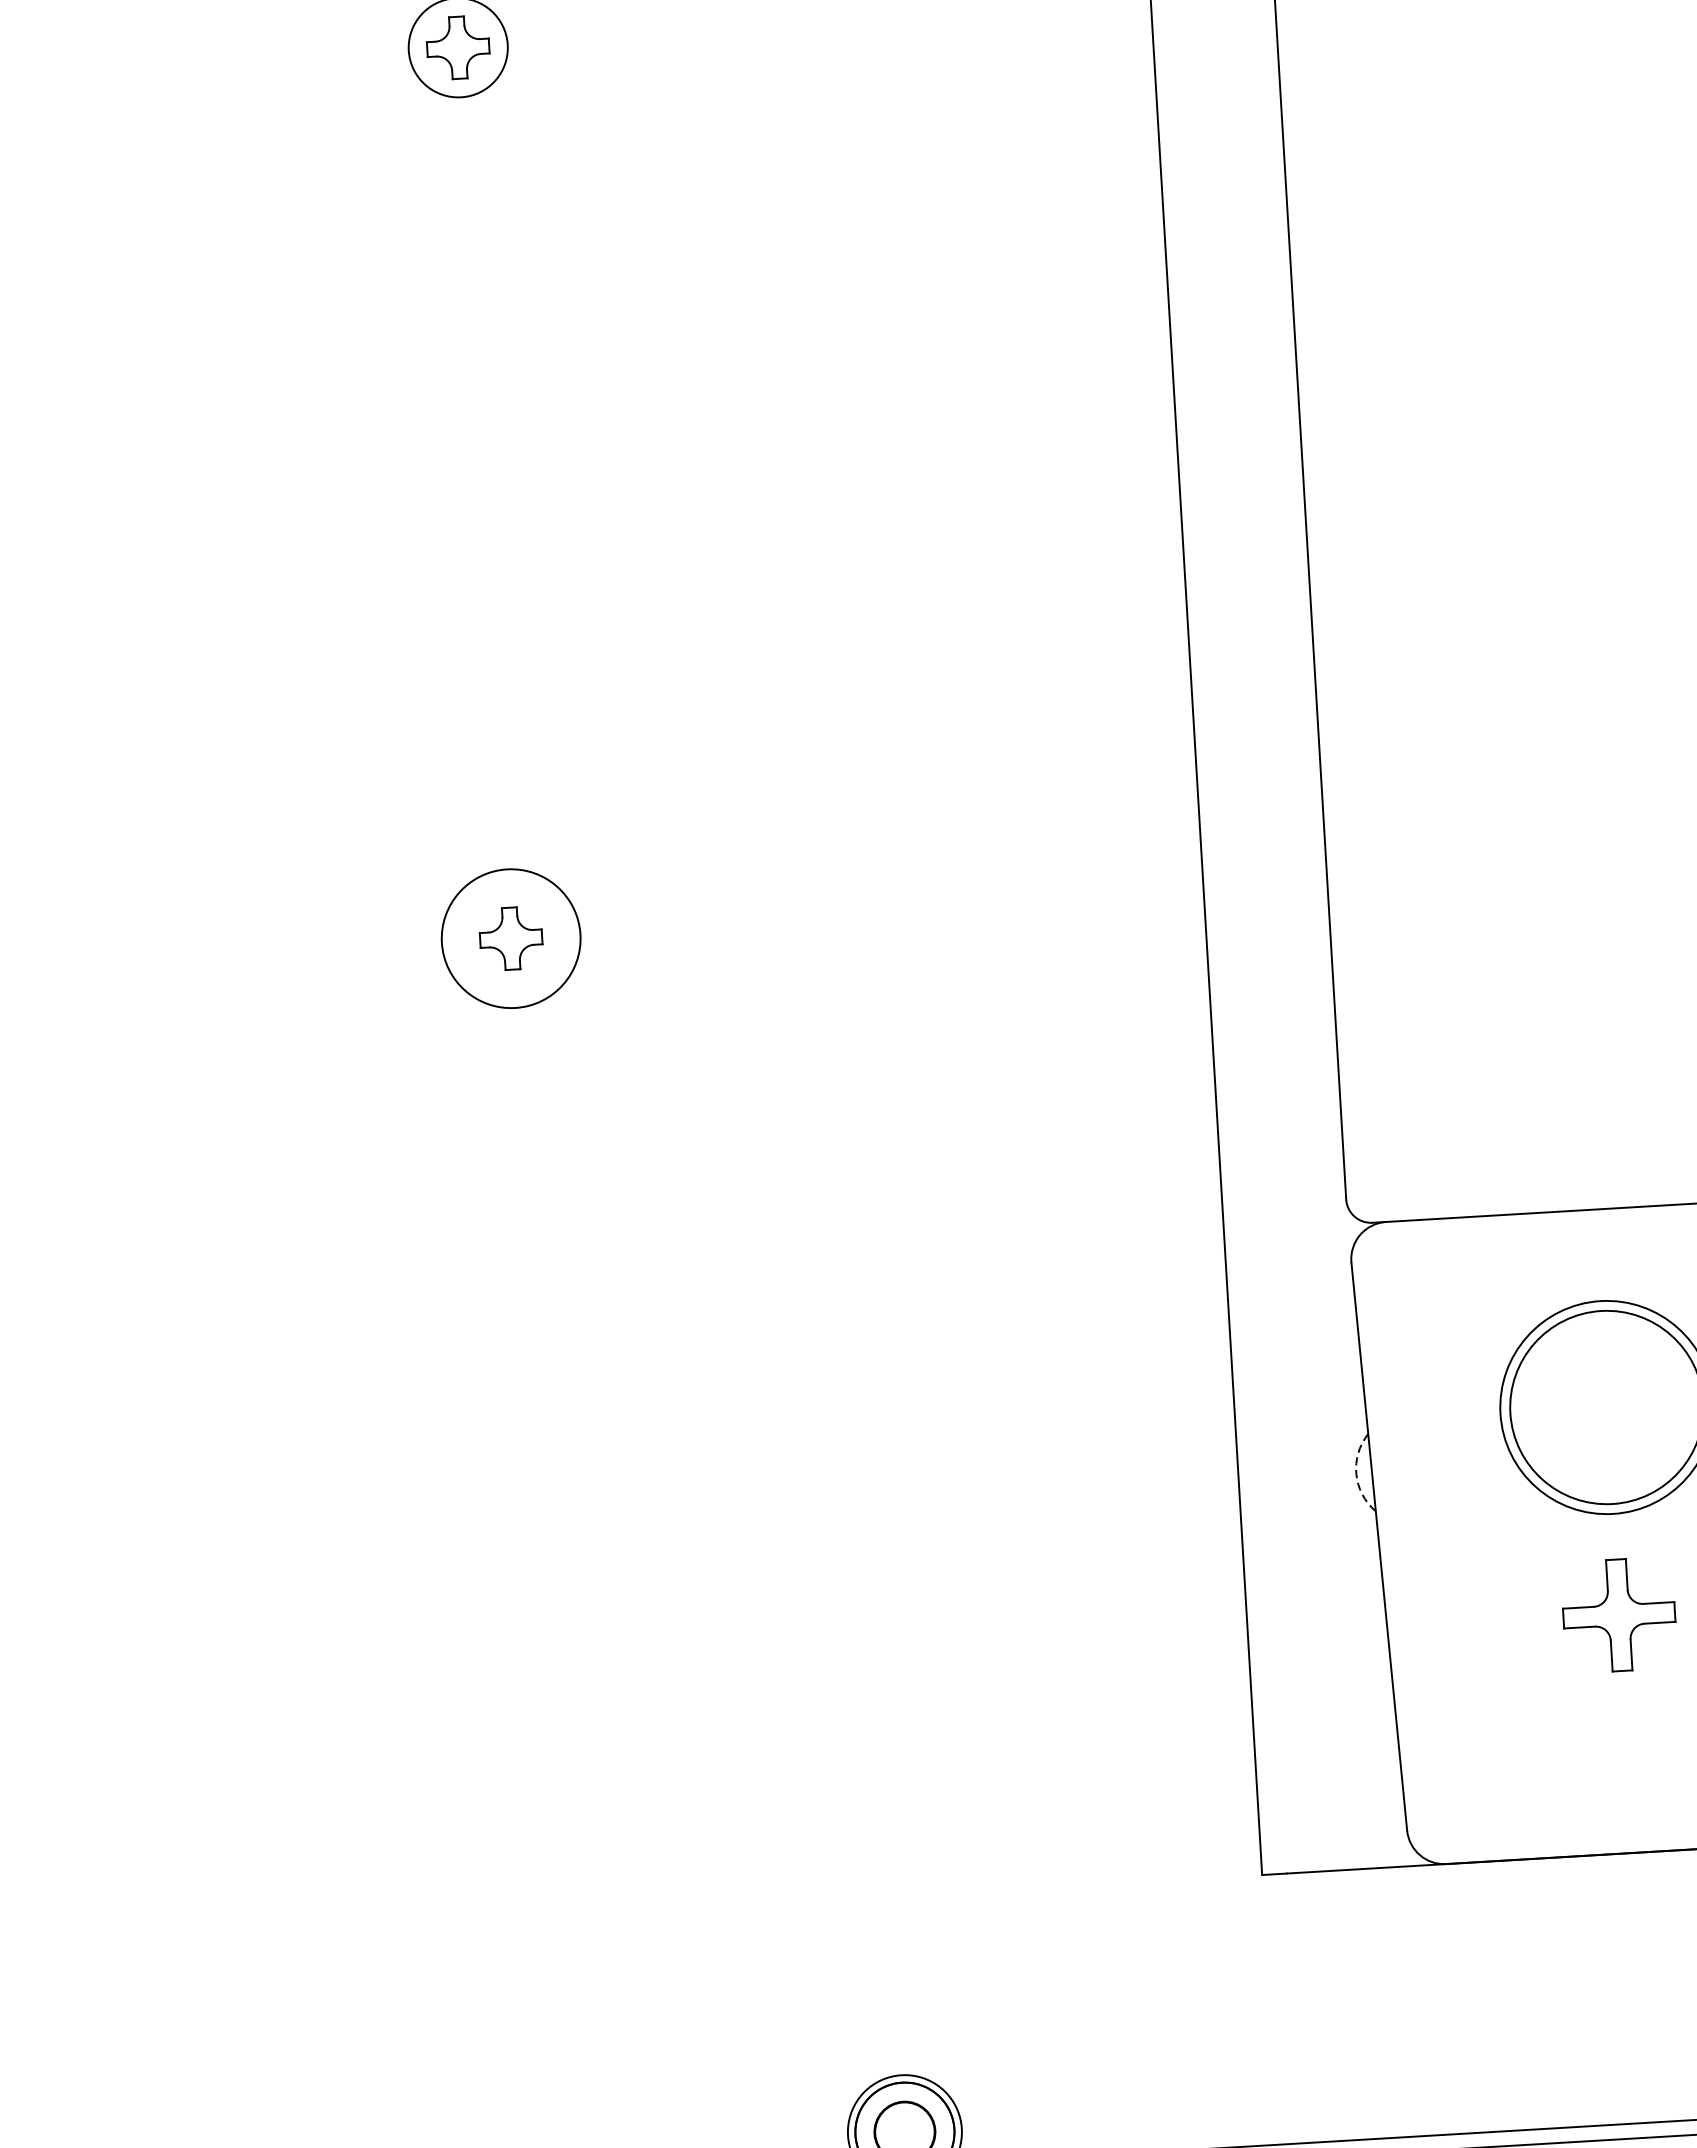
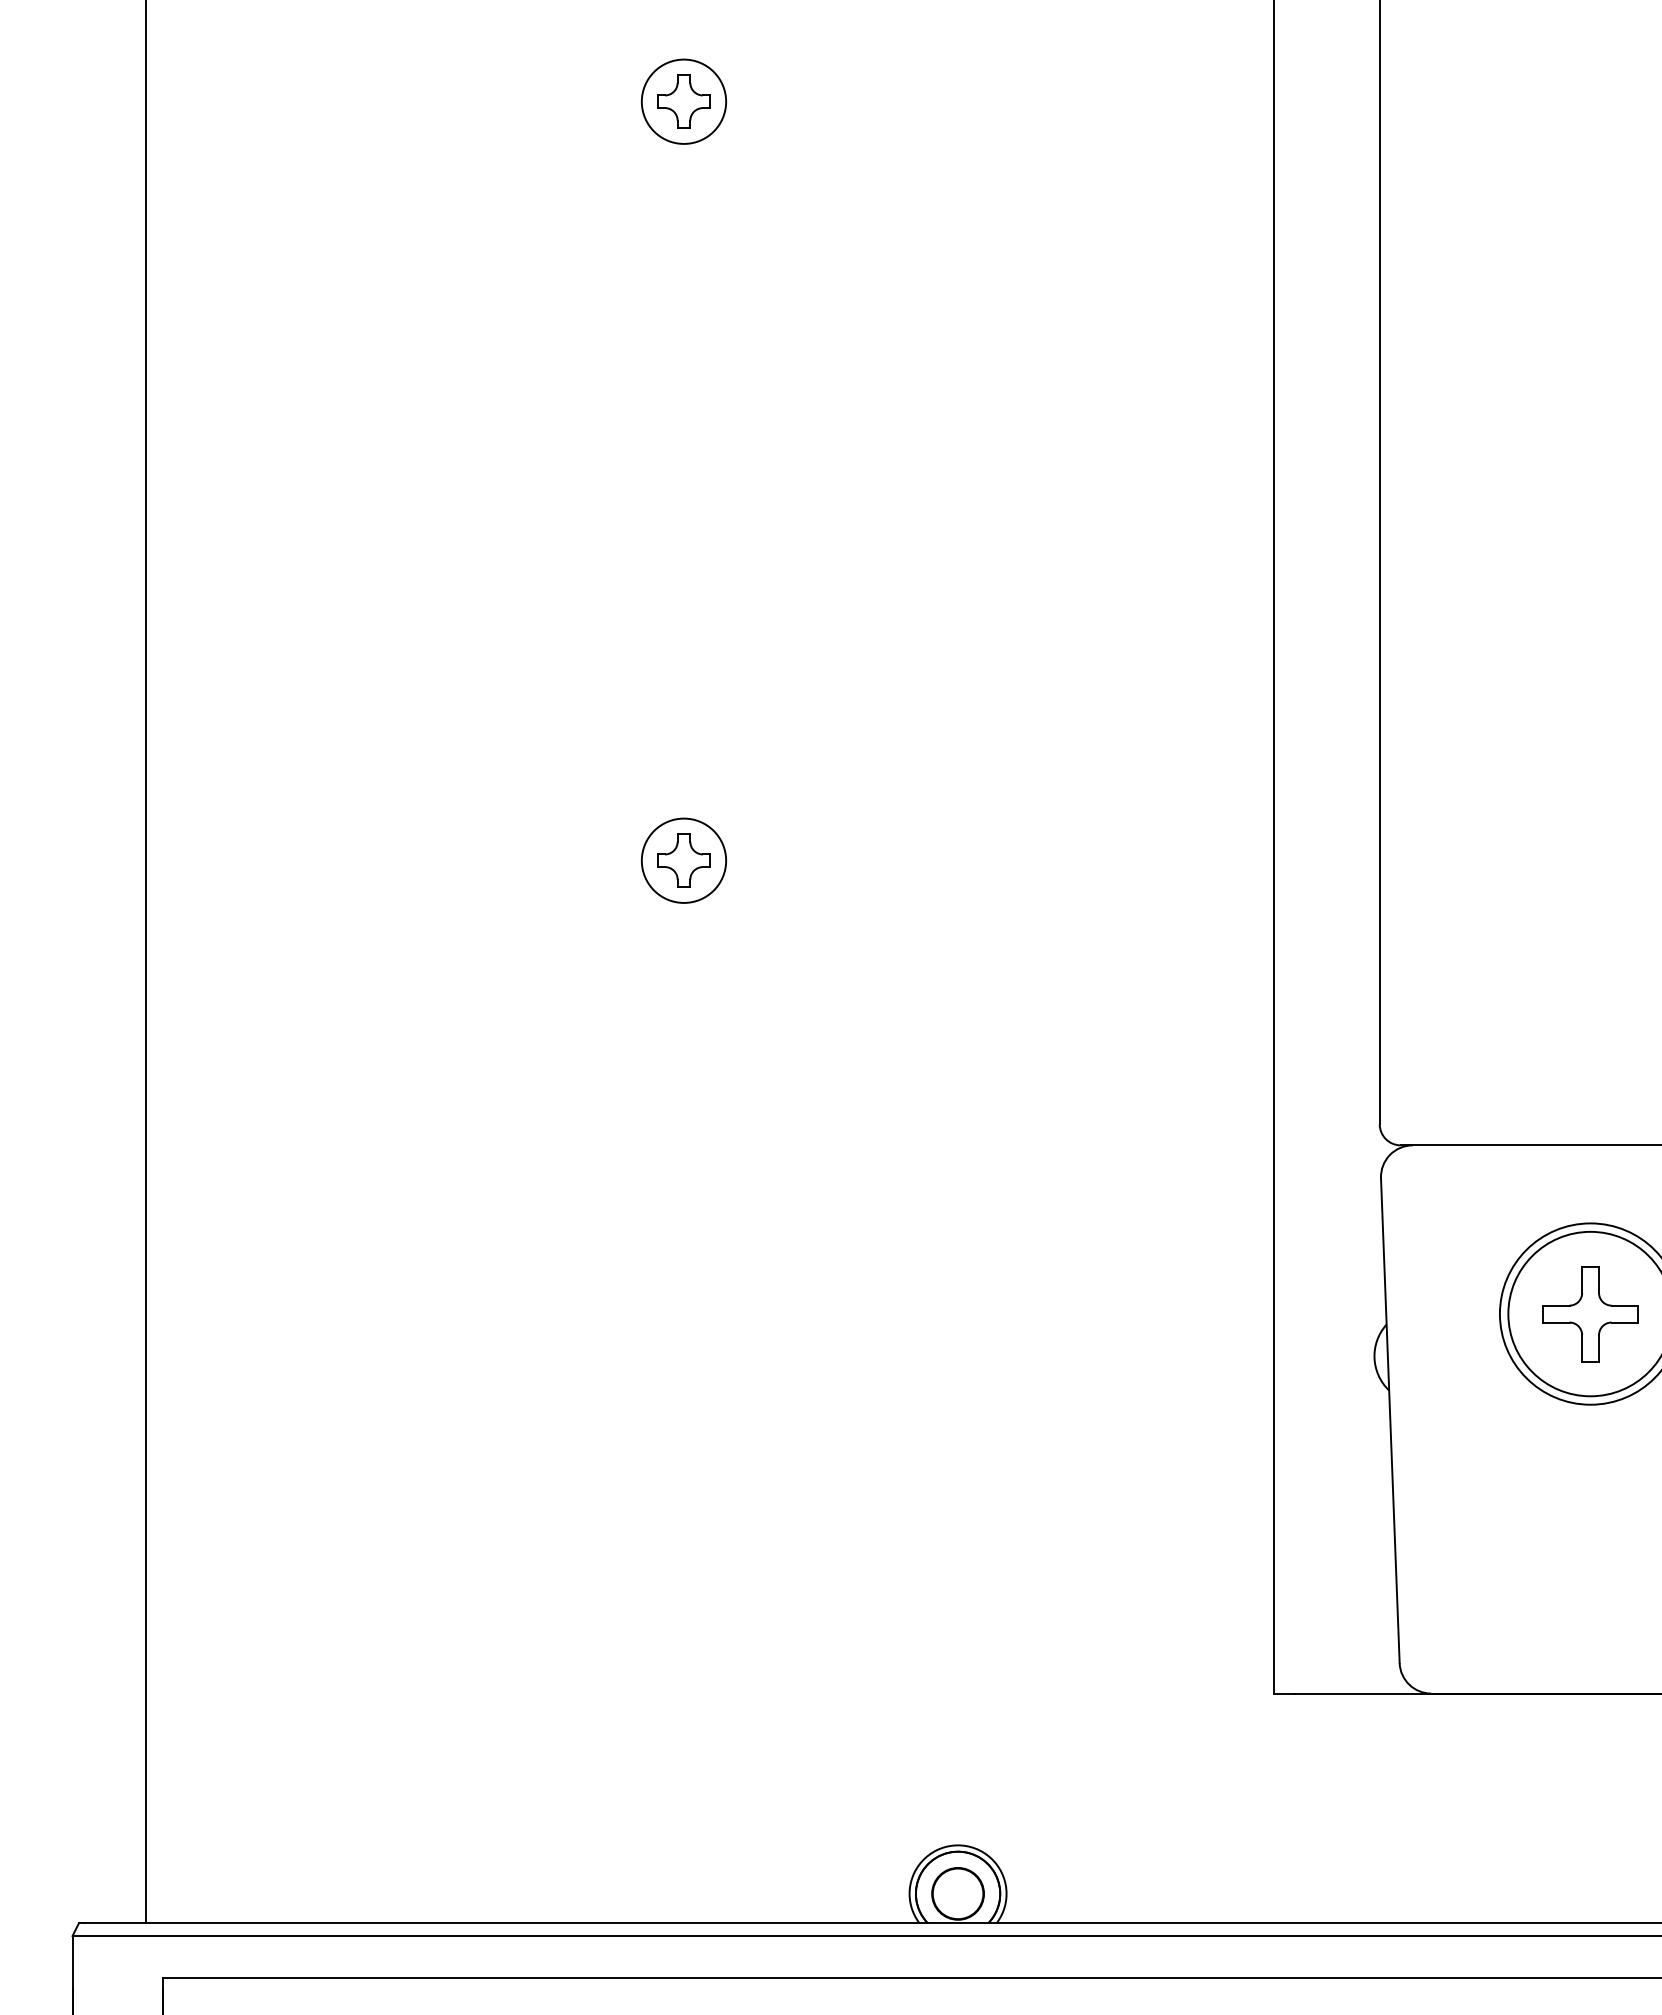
circle: (510, 938) -> (683, 860), size x0.71
arc: (1356, 1474) -> (1374, 1358), dashed -> solid
part: (1619, 1615) -> (1590, 1314), moved

